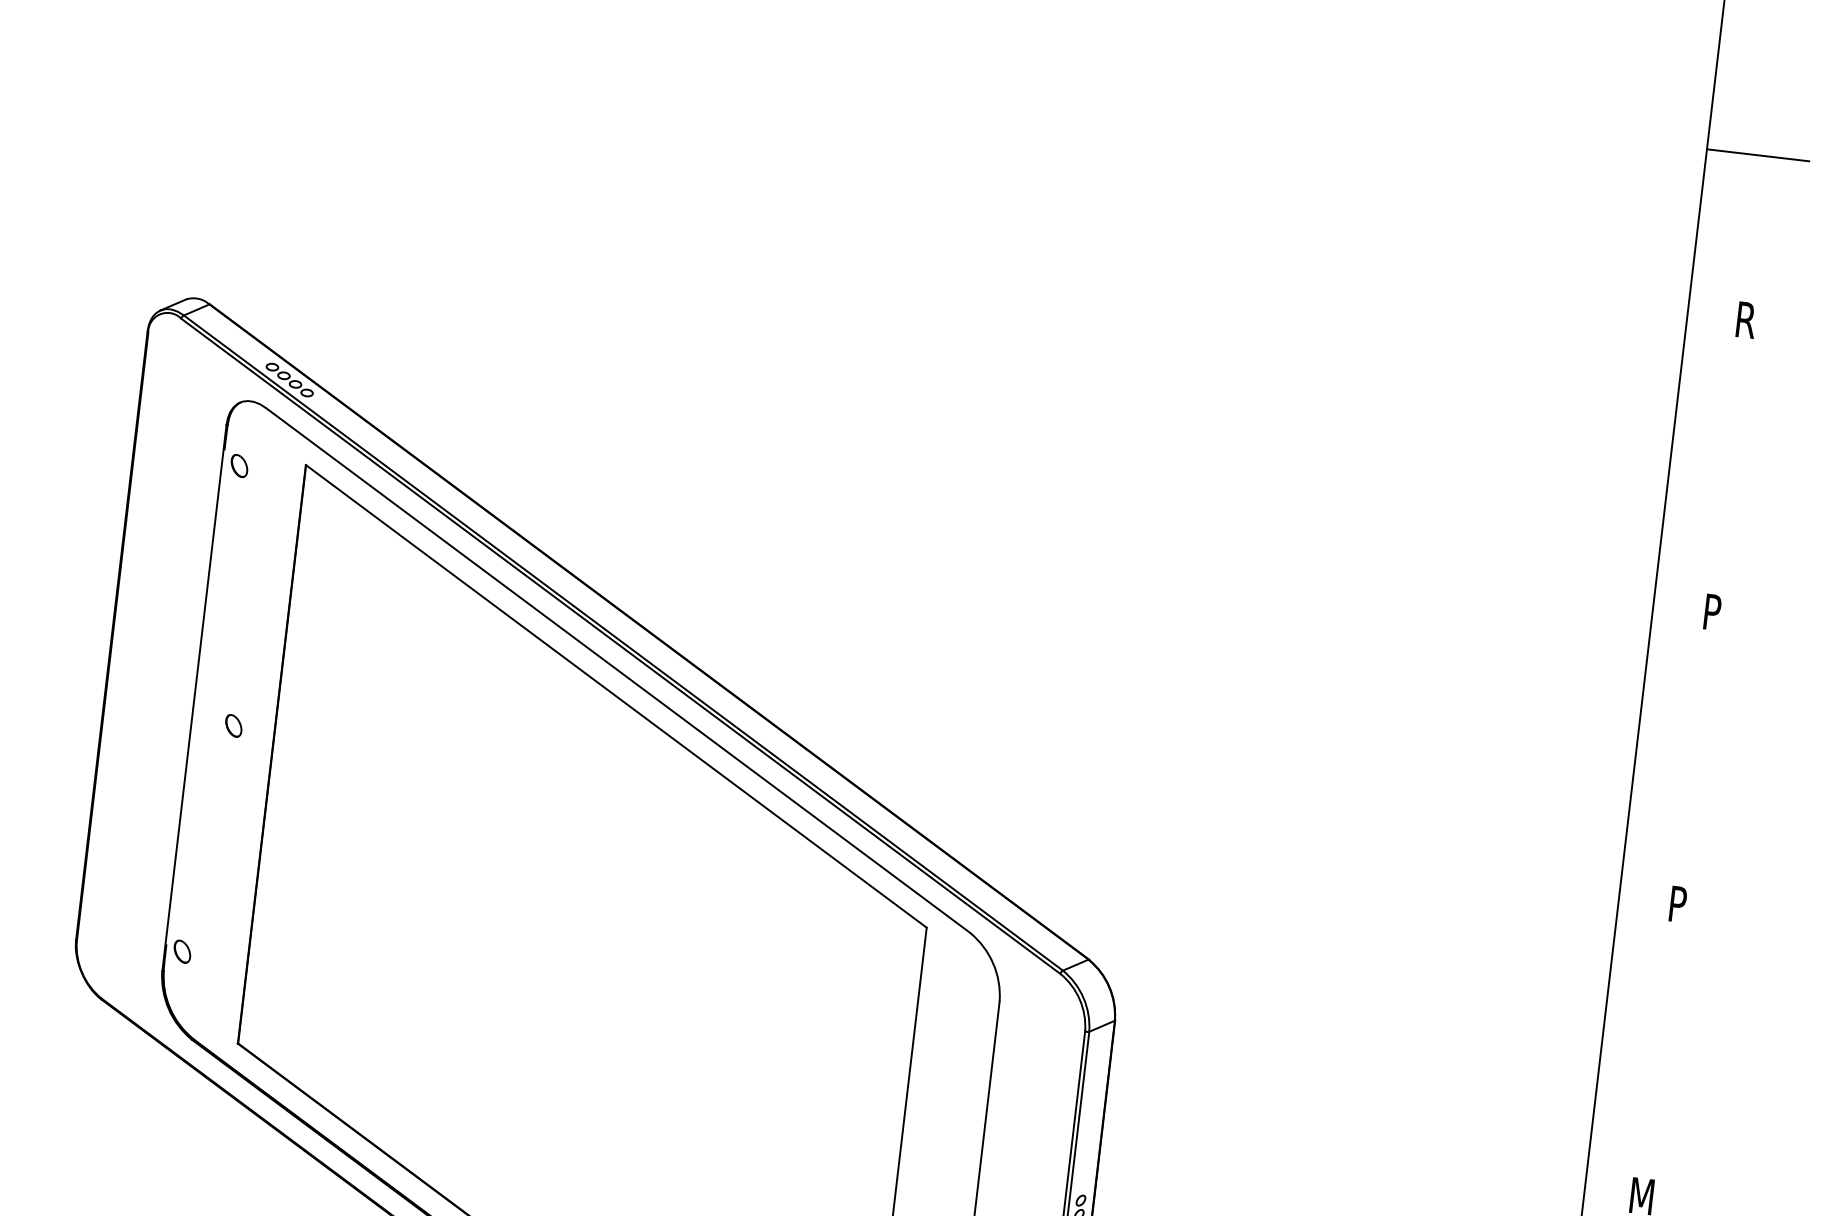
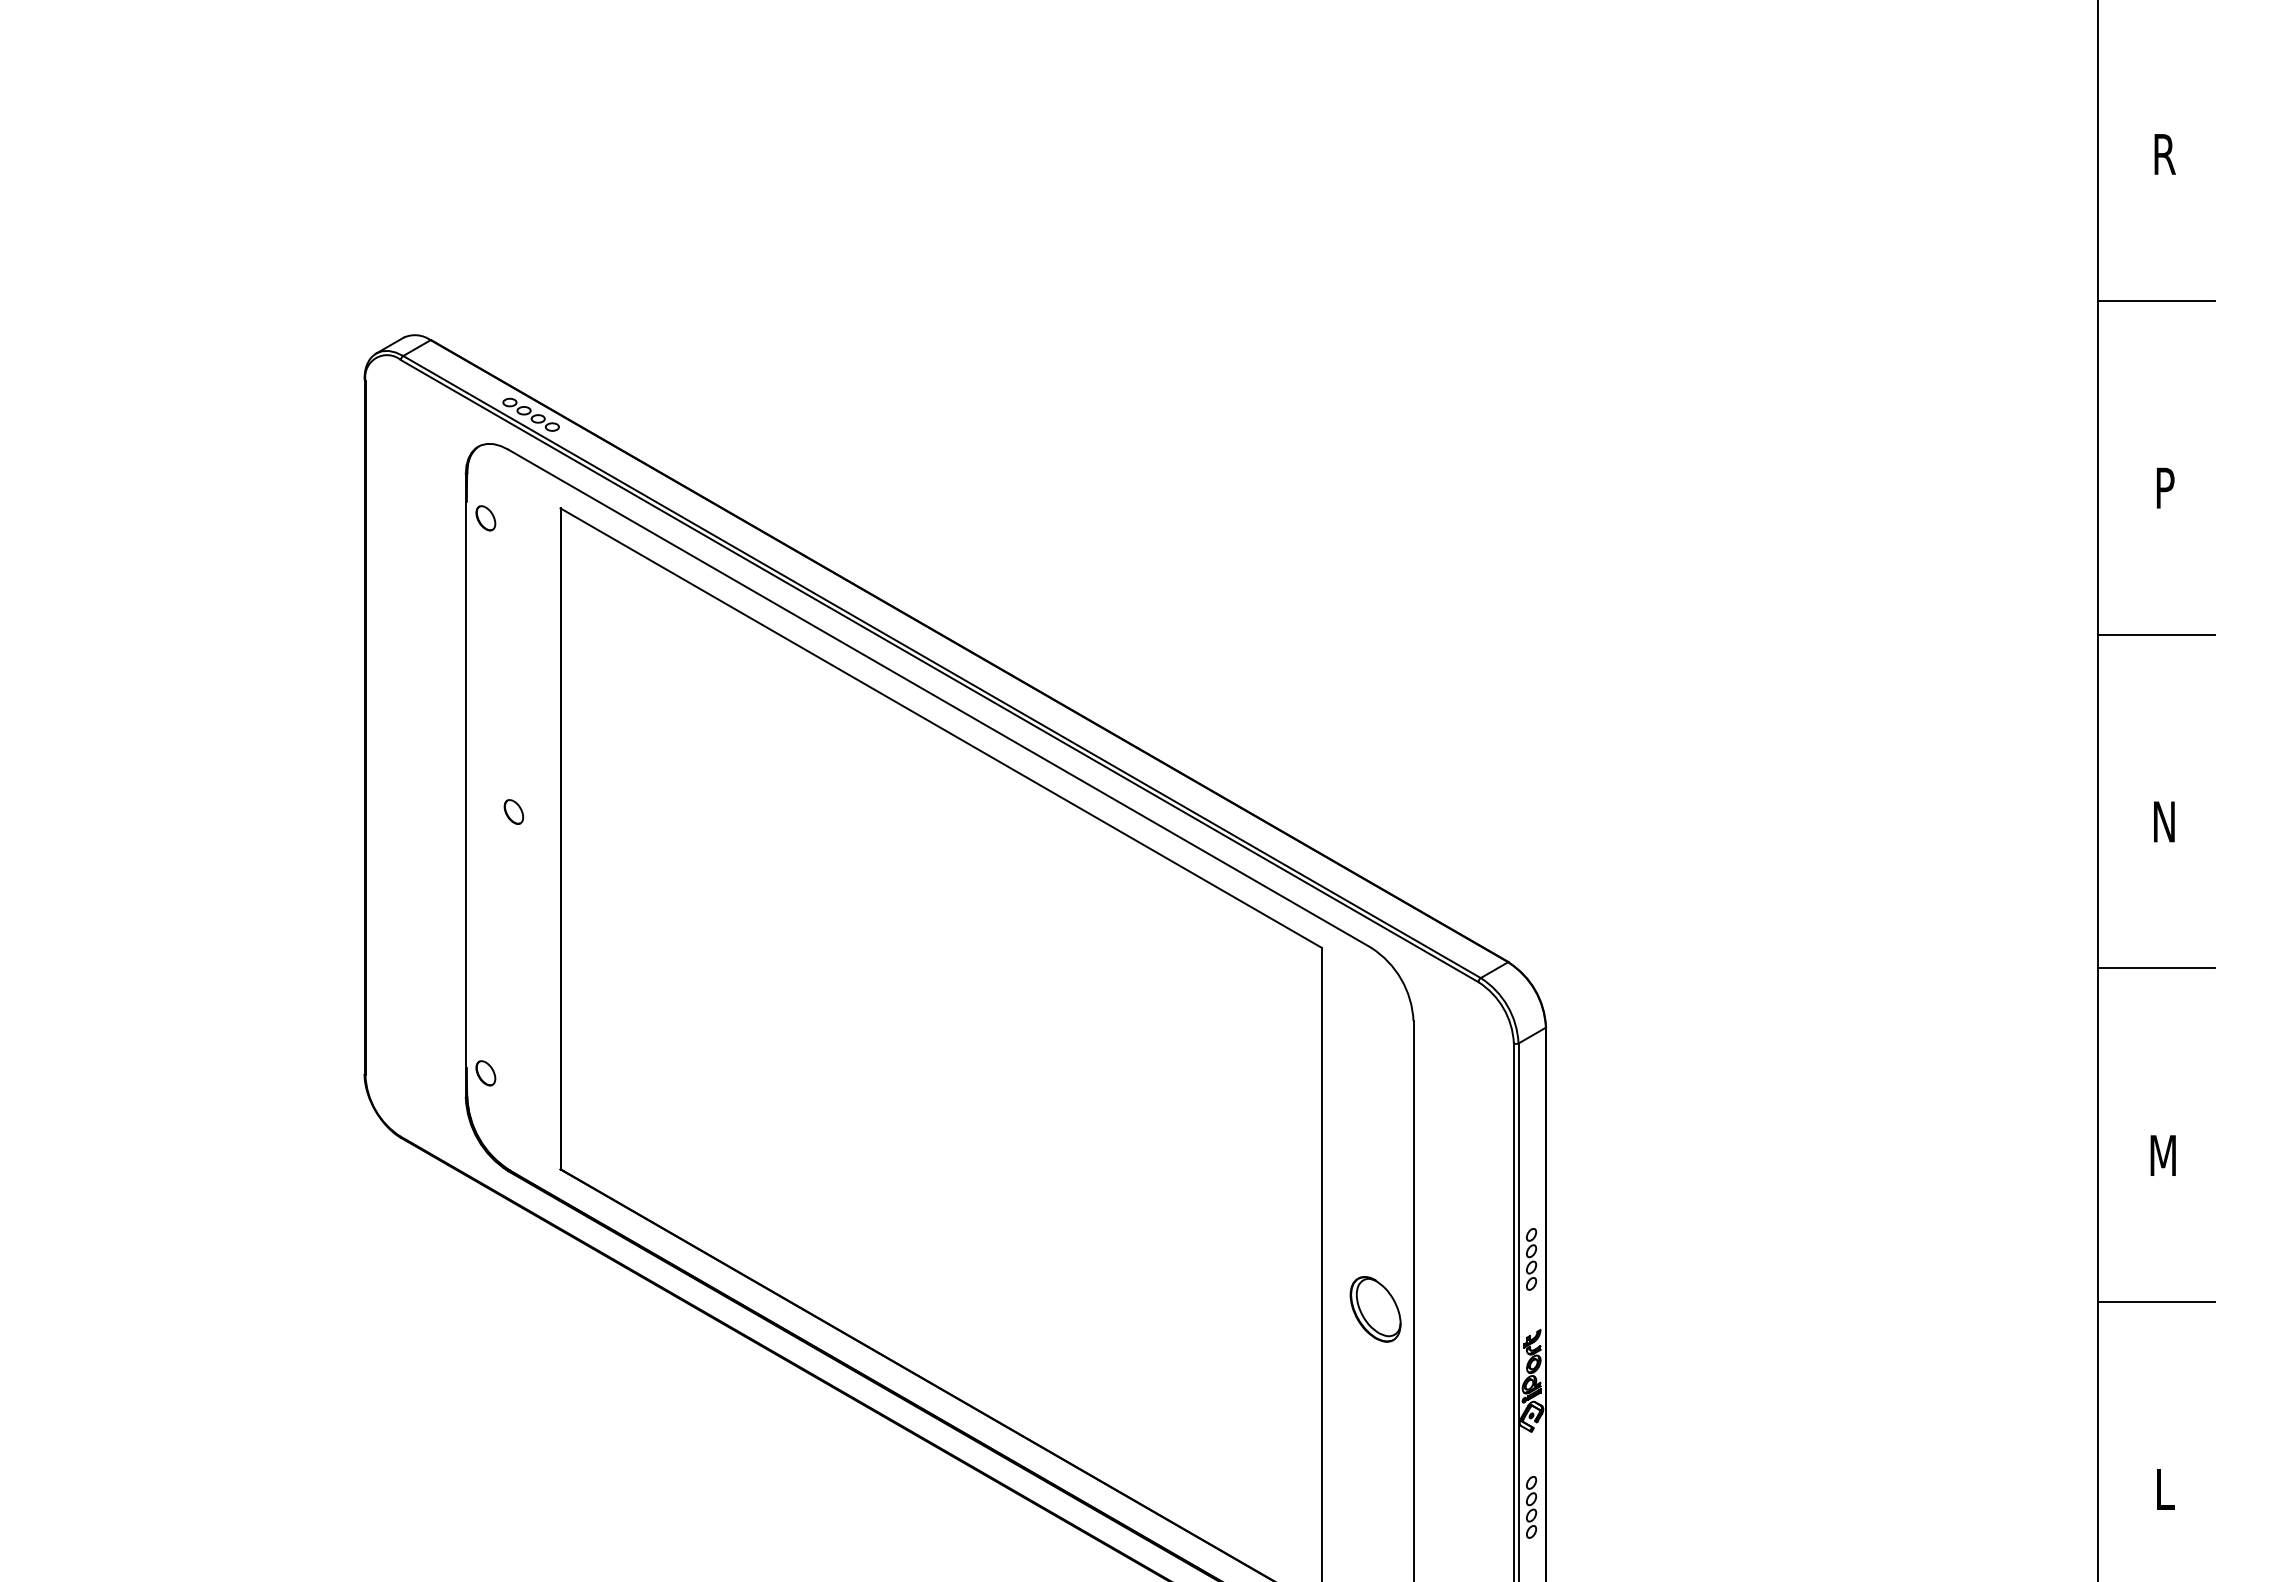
line: (1723, 447) -> (2155, 300), added
line: (1688, 739) -> (2155, 634), added
text: (1677, 903) -> (2164, 821), P -> N
line: (1654, 1031) -> (2155, 968), added

